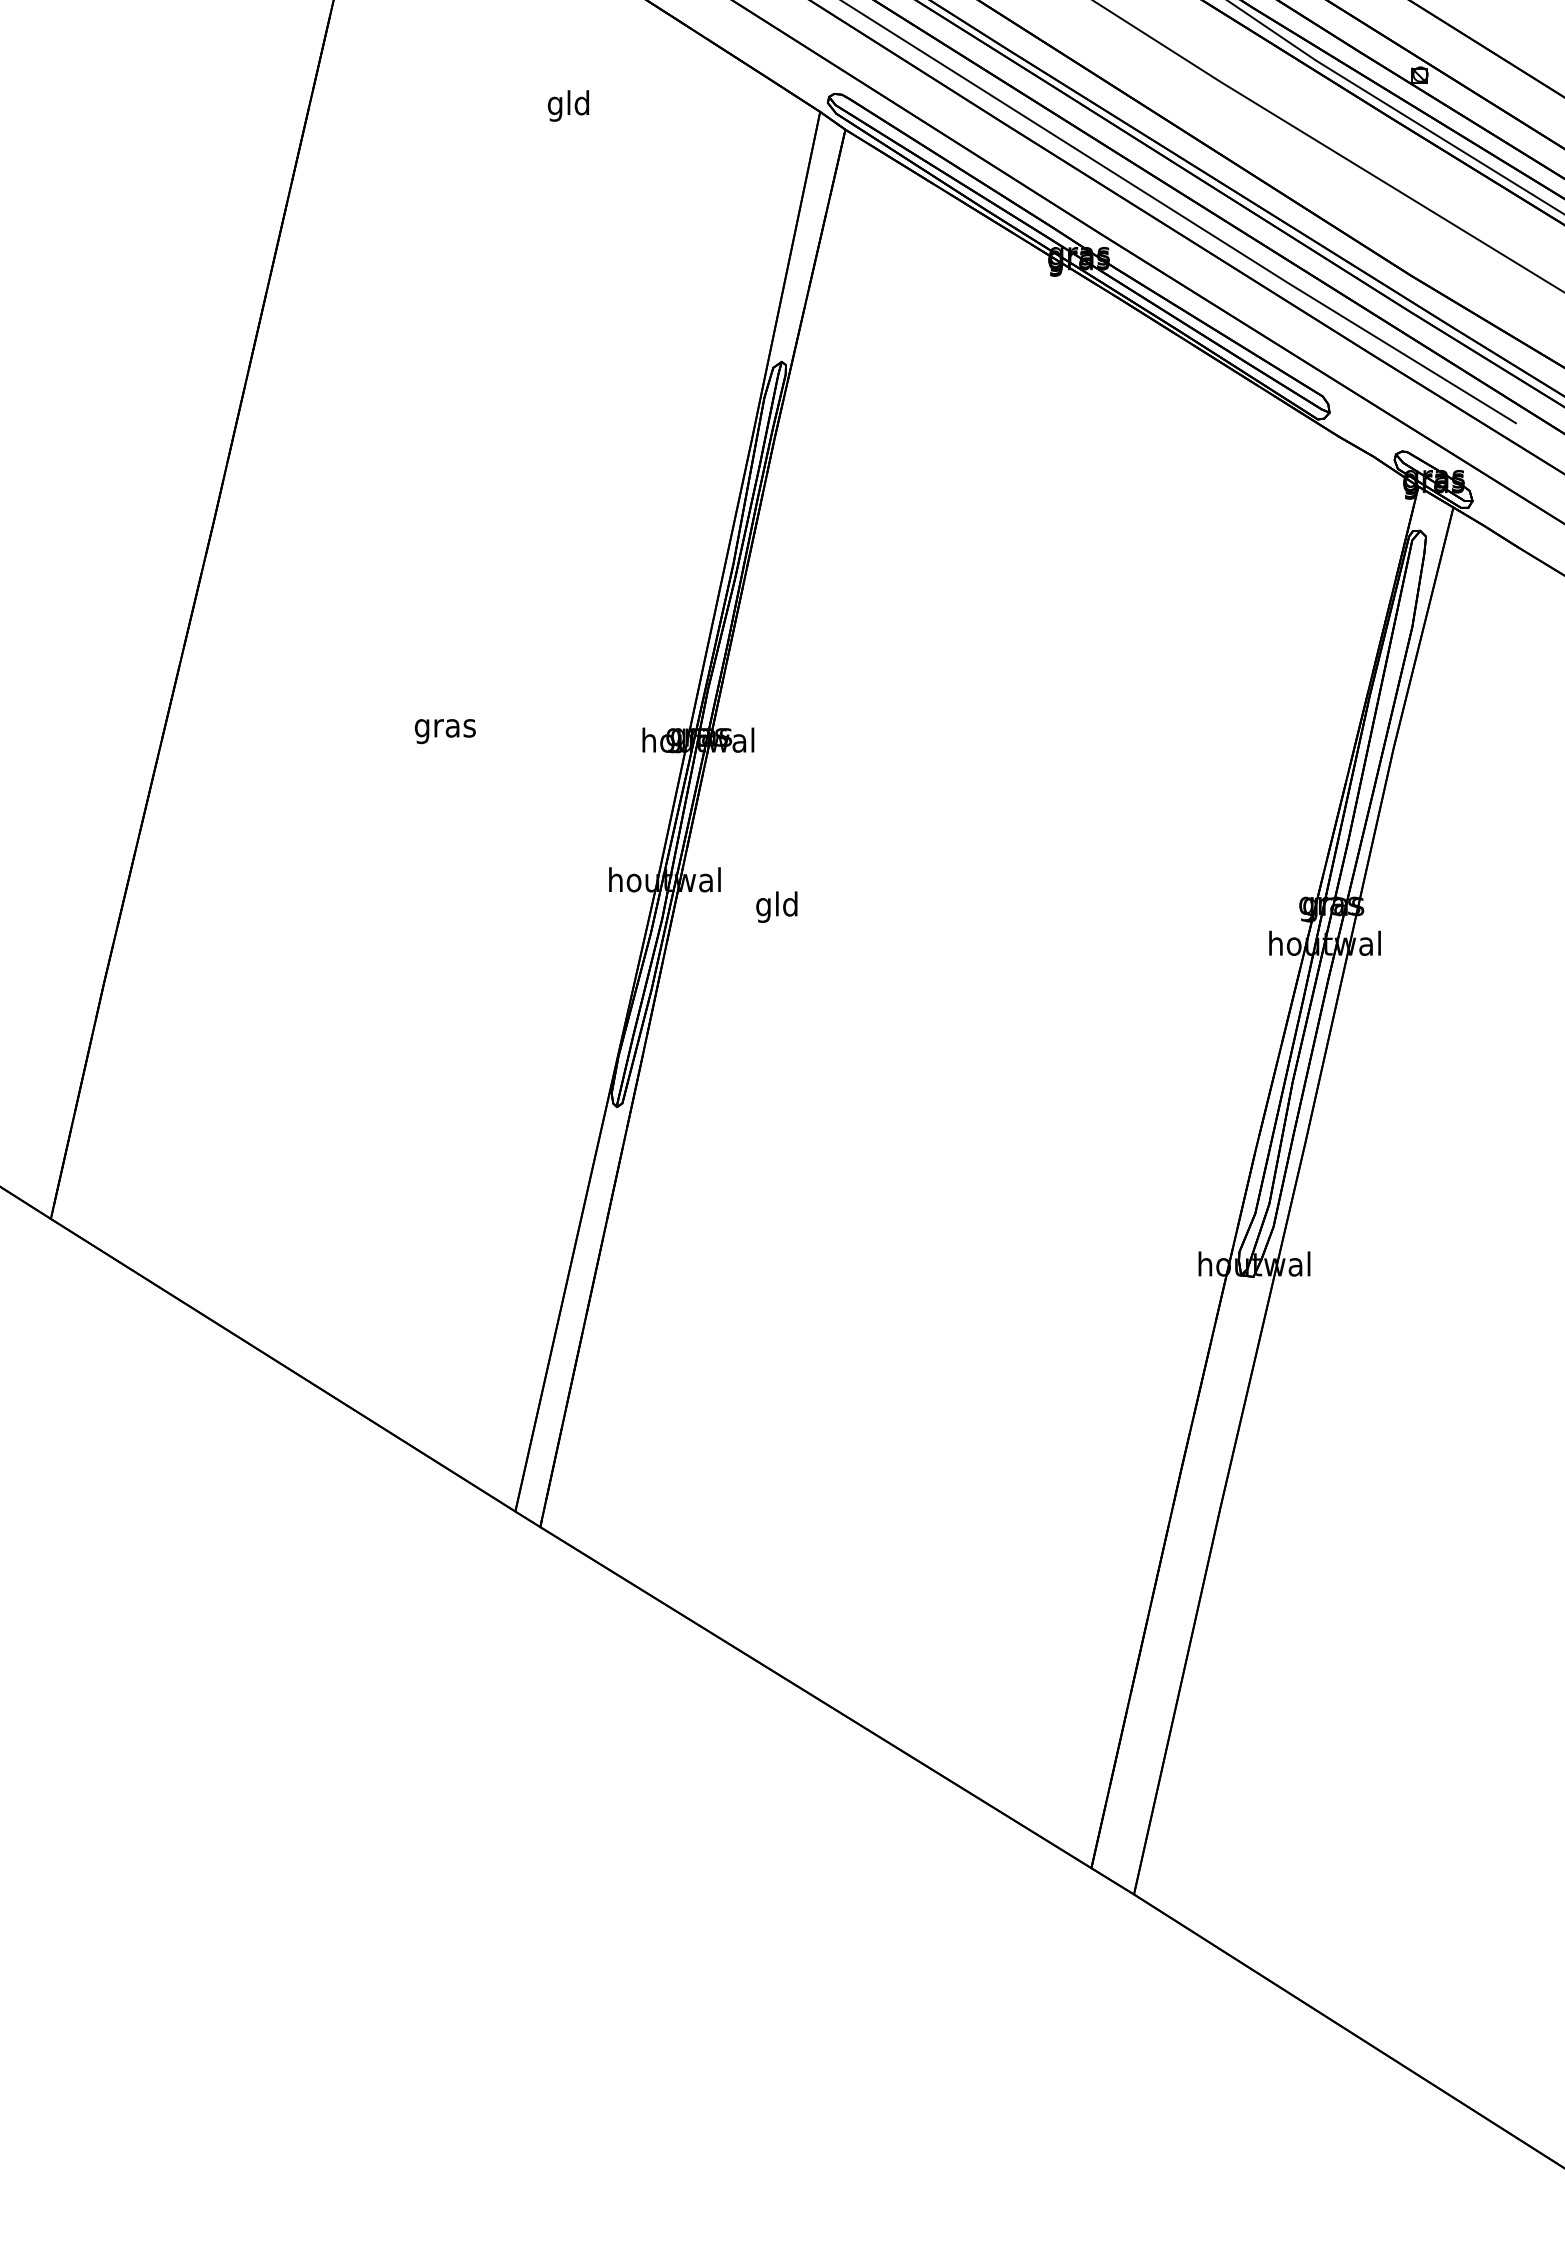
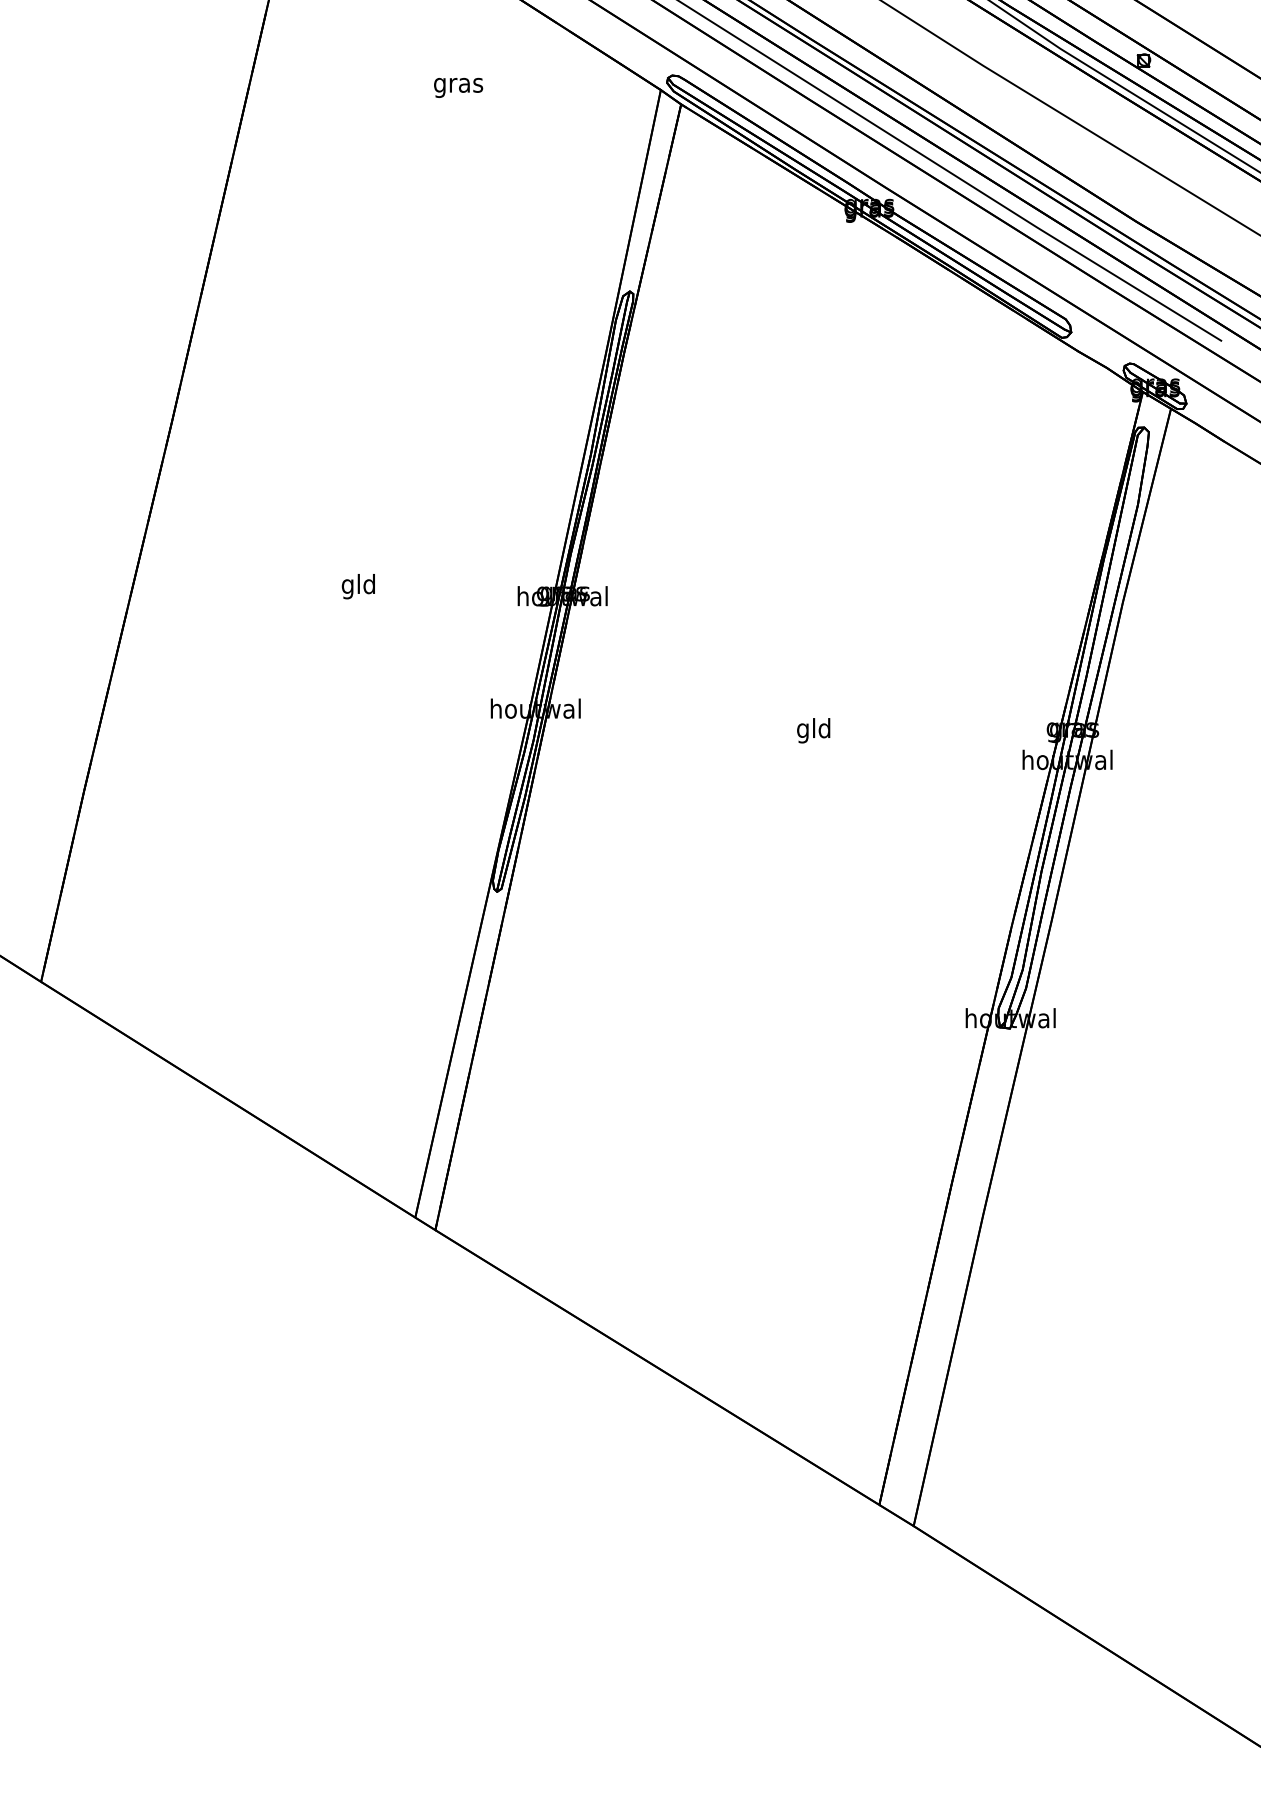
text: (568, 105) -> (458, 84), gld -> gras
text: (444, 728) -> (358, 586), gras -> gld
text: (776, 906) -> (813, 730), moved

